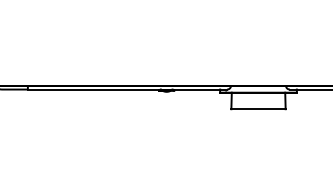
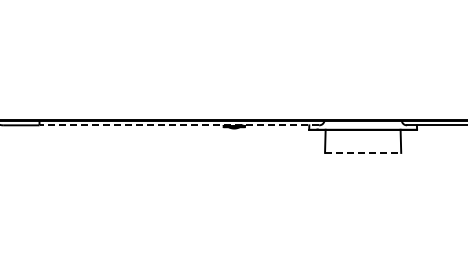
line: (127, 89) -> (179, 125), solid -> dashed
line: (258, 108) -> (363, 152), solid -> dashed

